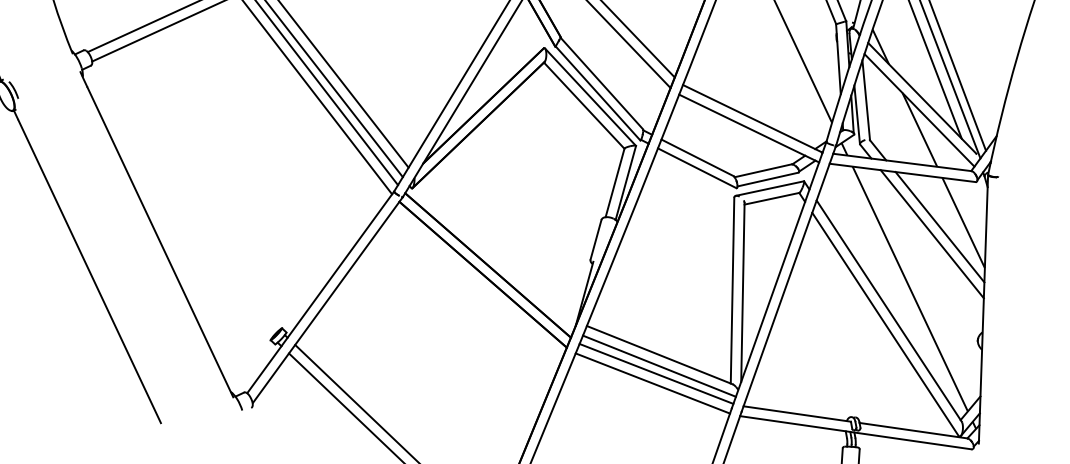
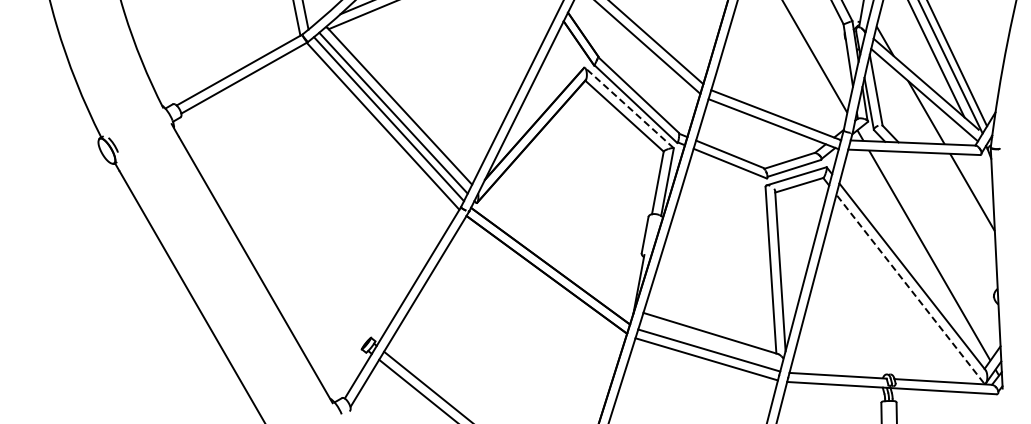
line: (590, 97) -> (629, 108), solid -> dashed
line: (939, 227) -> (951, 198), removed
line: (932, 233) -> (945, 204), removed
line: (885, 323) -> (910, 288), solid -> dashed
line: (658, 365) -> (710, 342), removed

